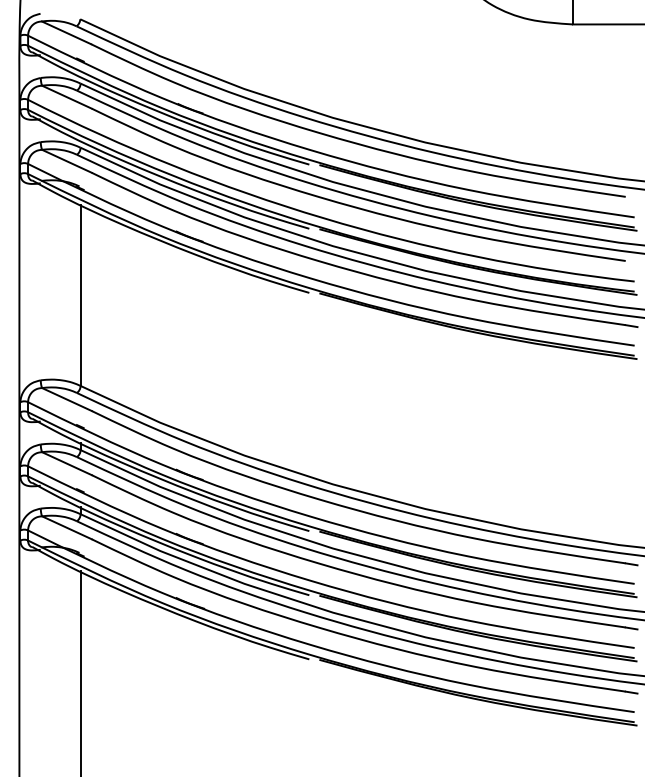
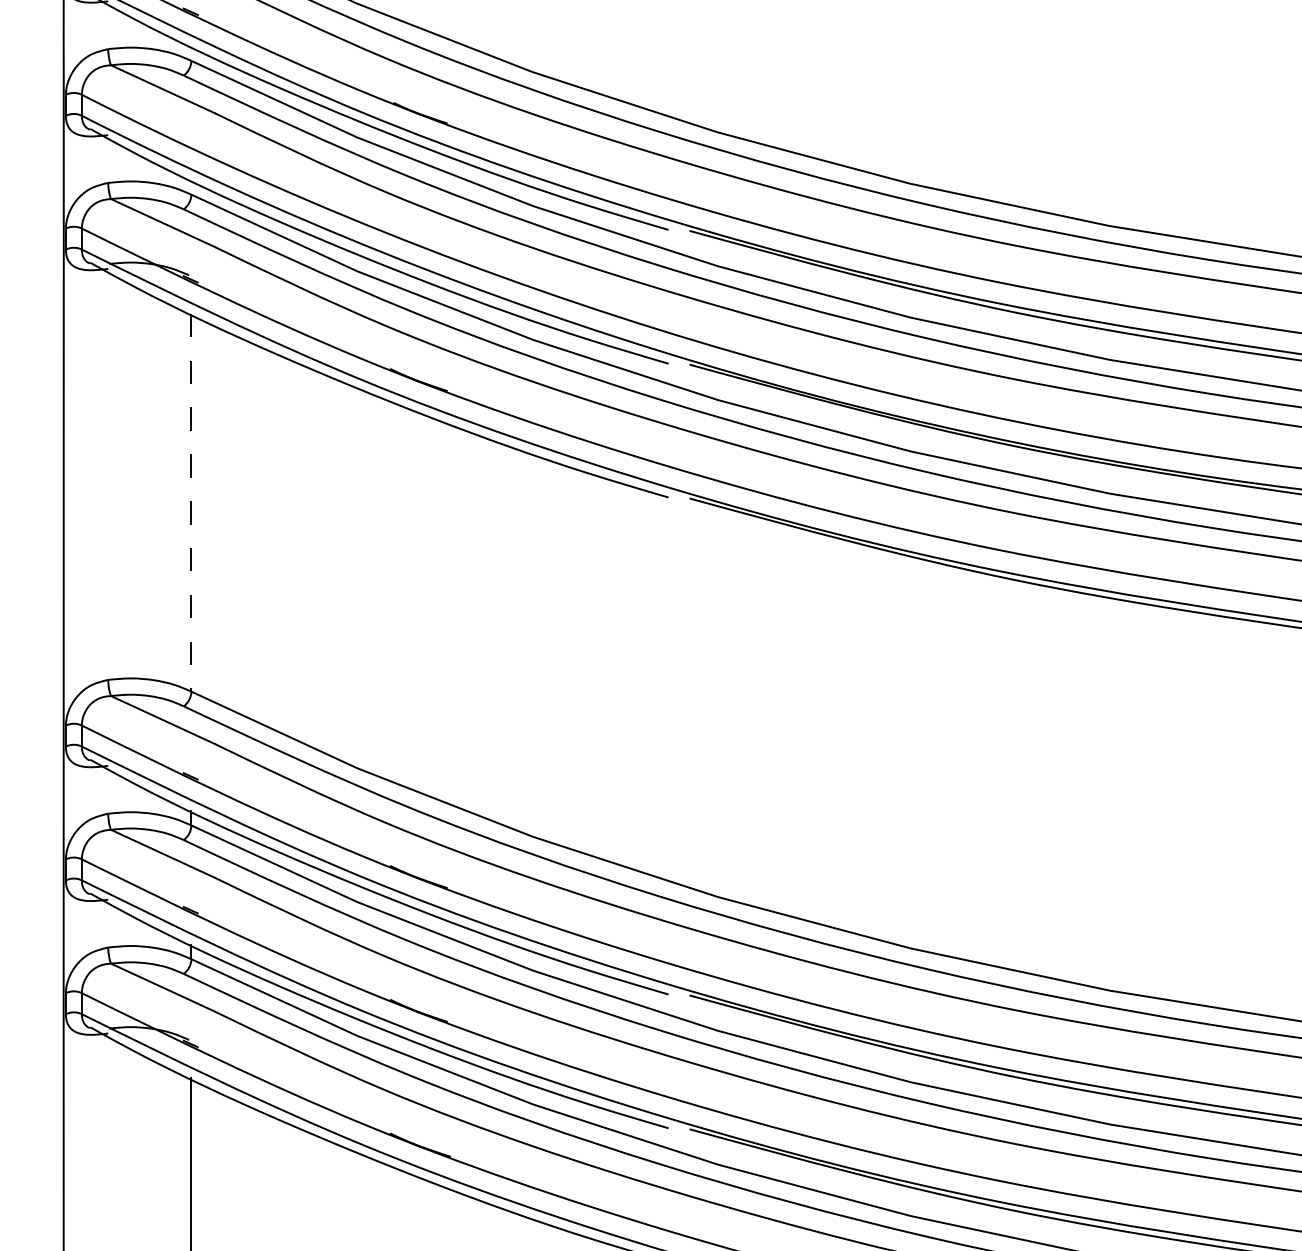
line: (80, 295) -> (191, 502), solid -> dashed

